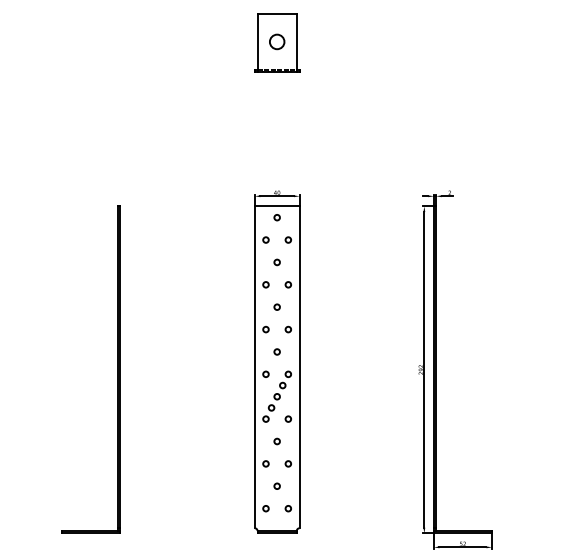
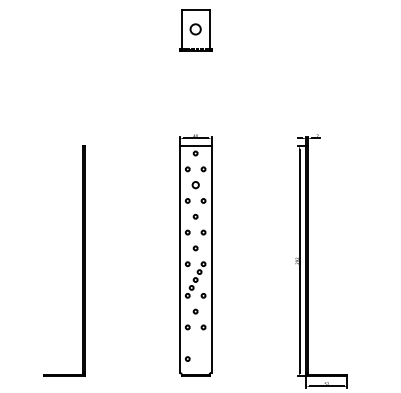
circle: (276, 262) -> (195, 185), size x1.6
circle: (276, 485) -> (195, 342), removed
circle: (287, 508) -> (202, 358), removed

